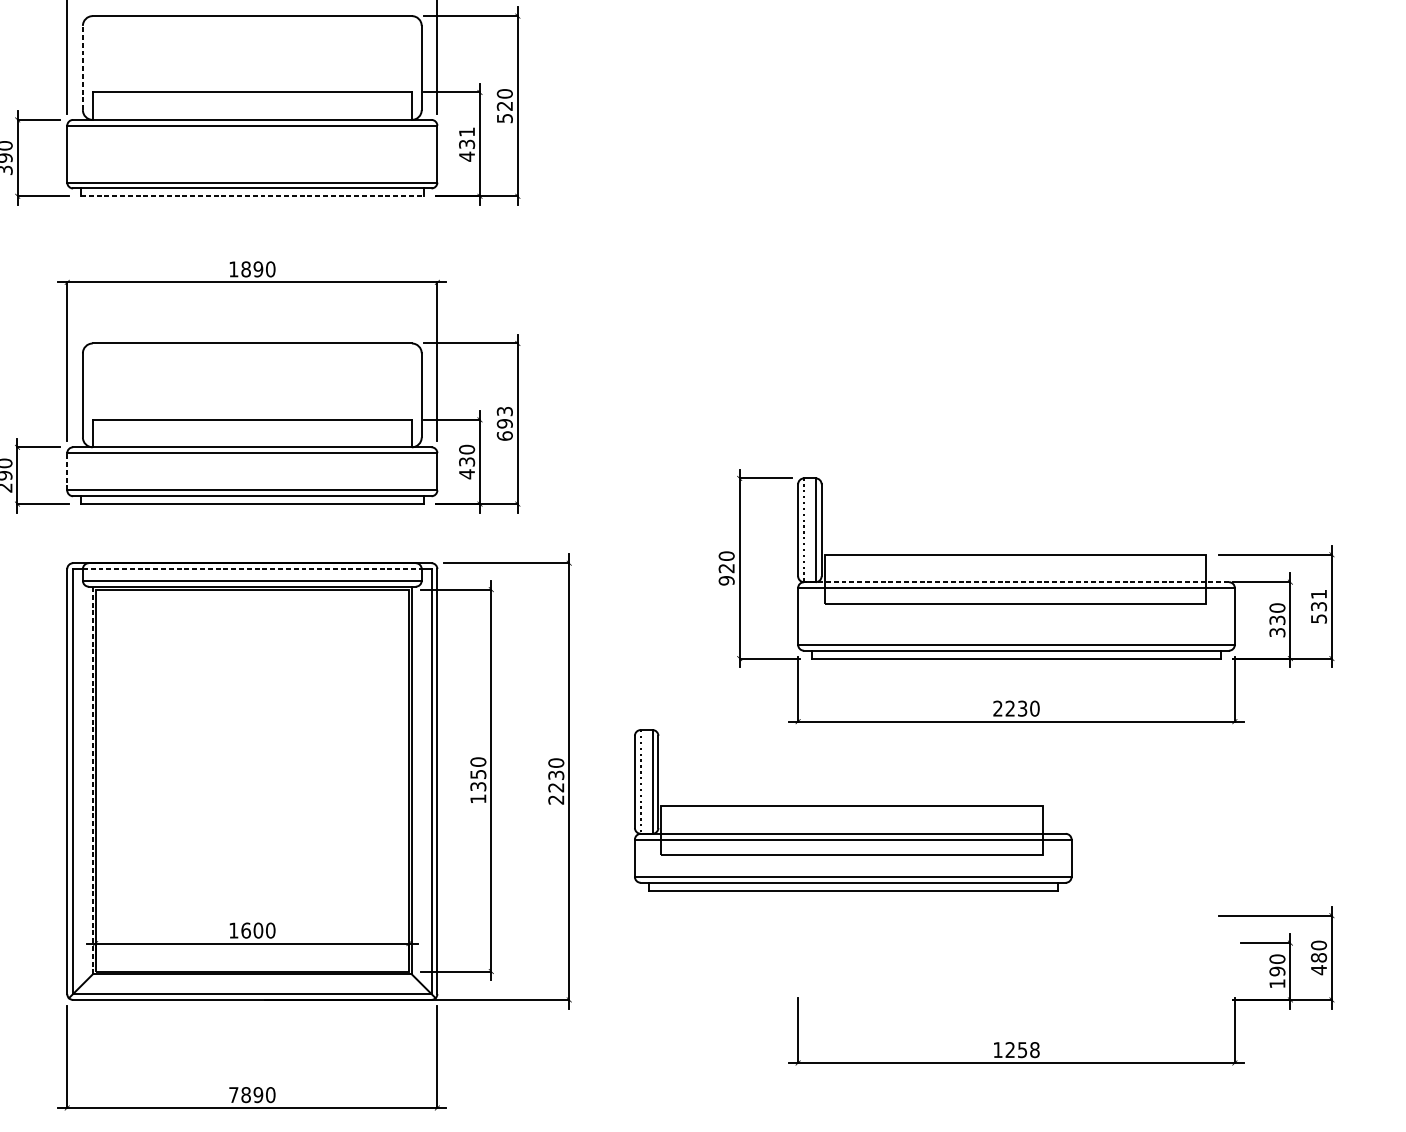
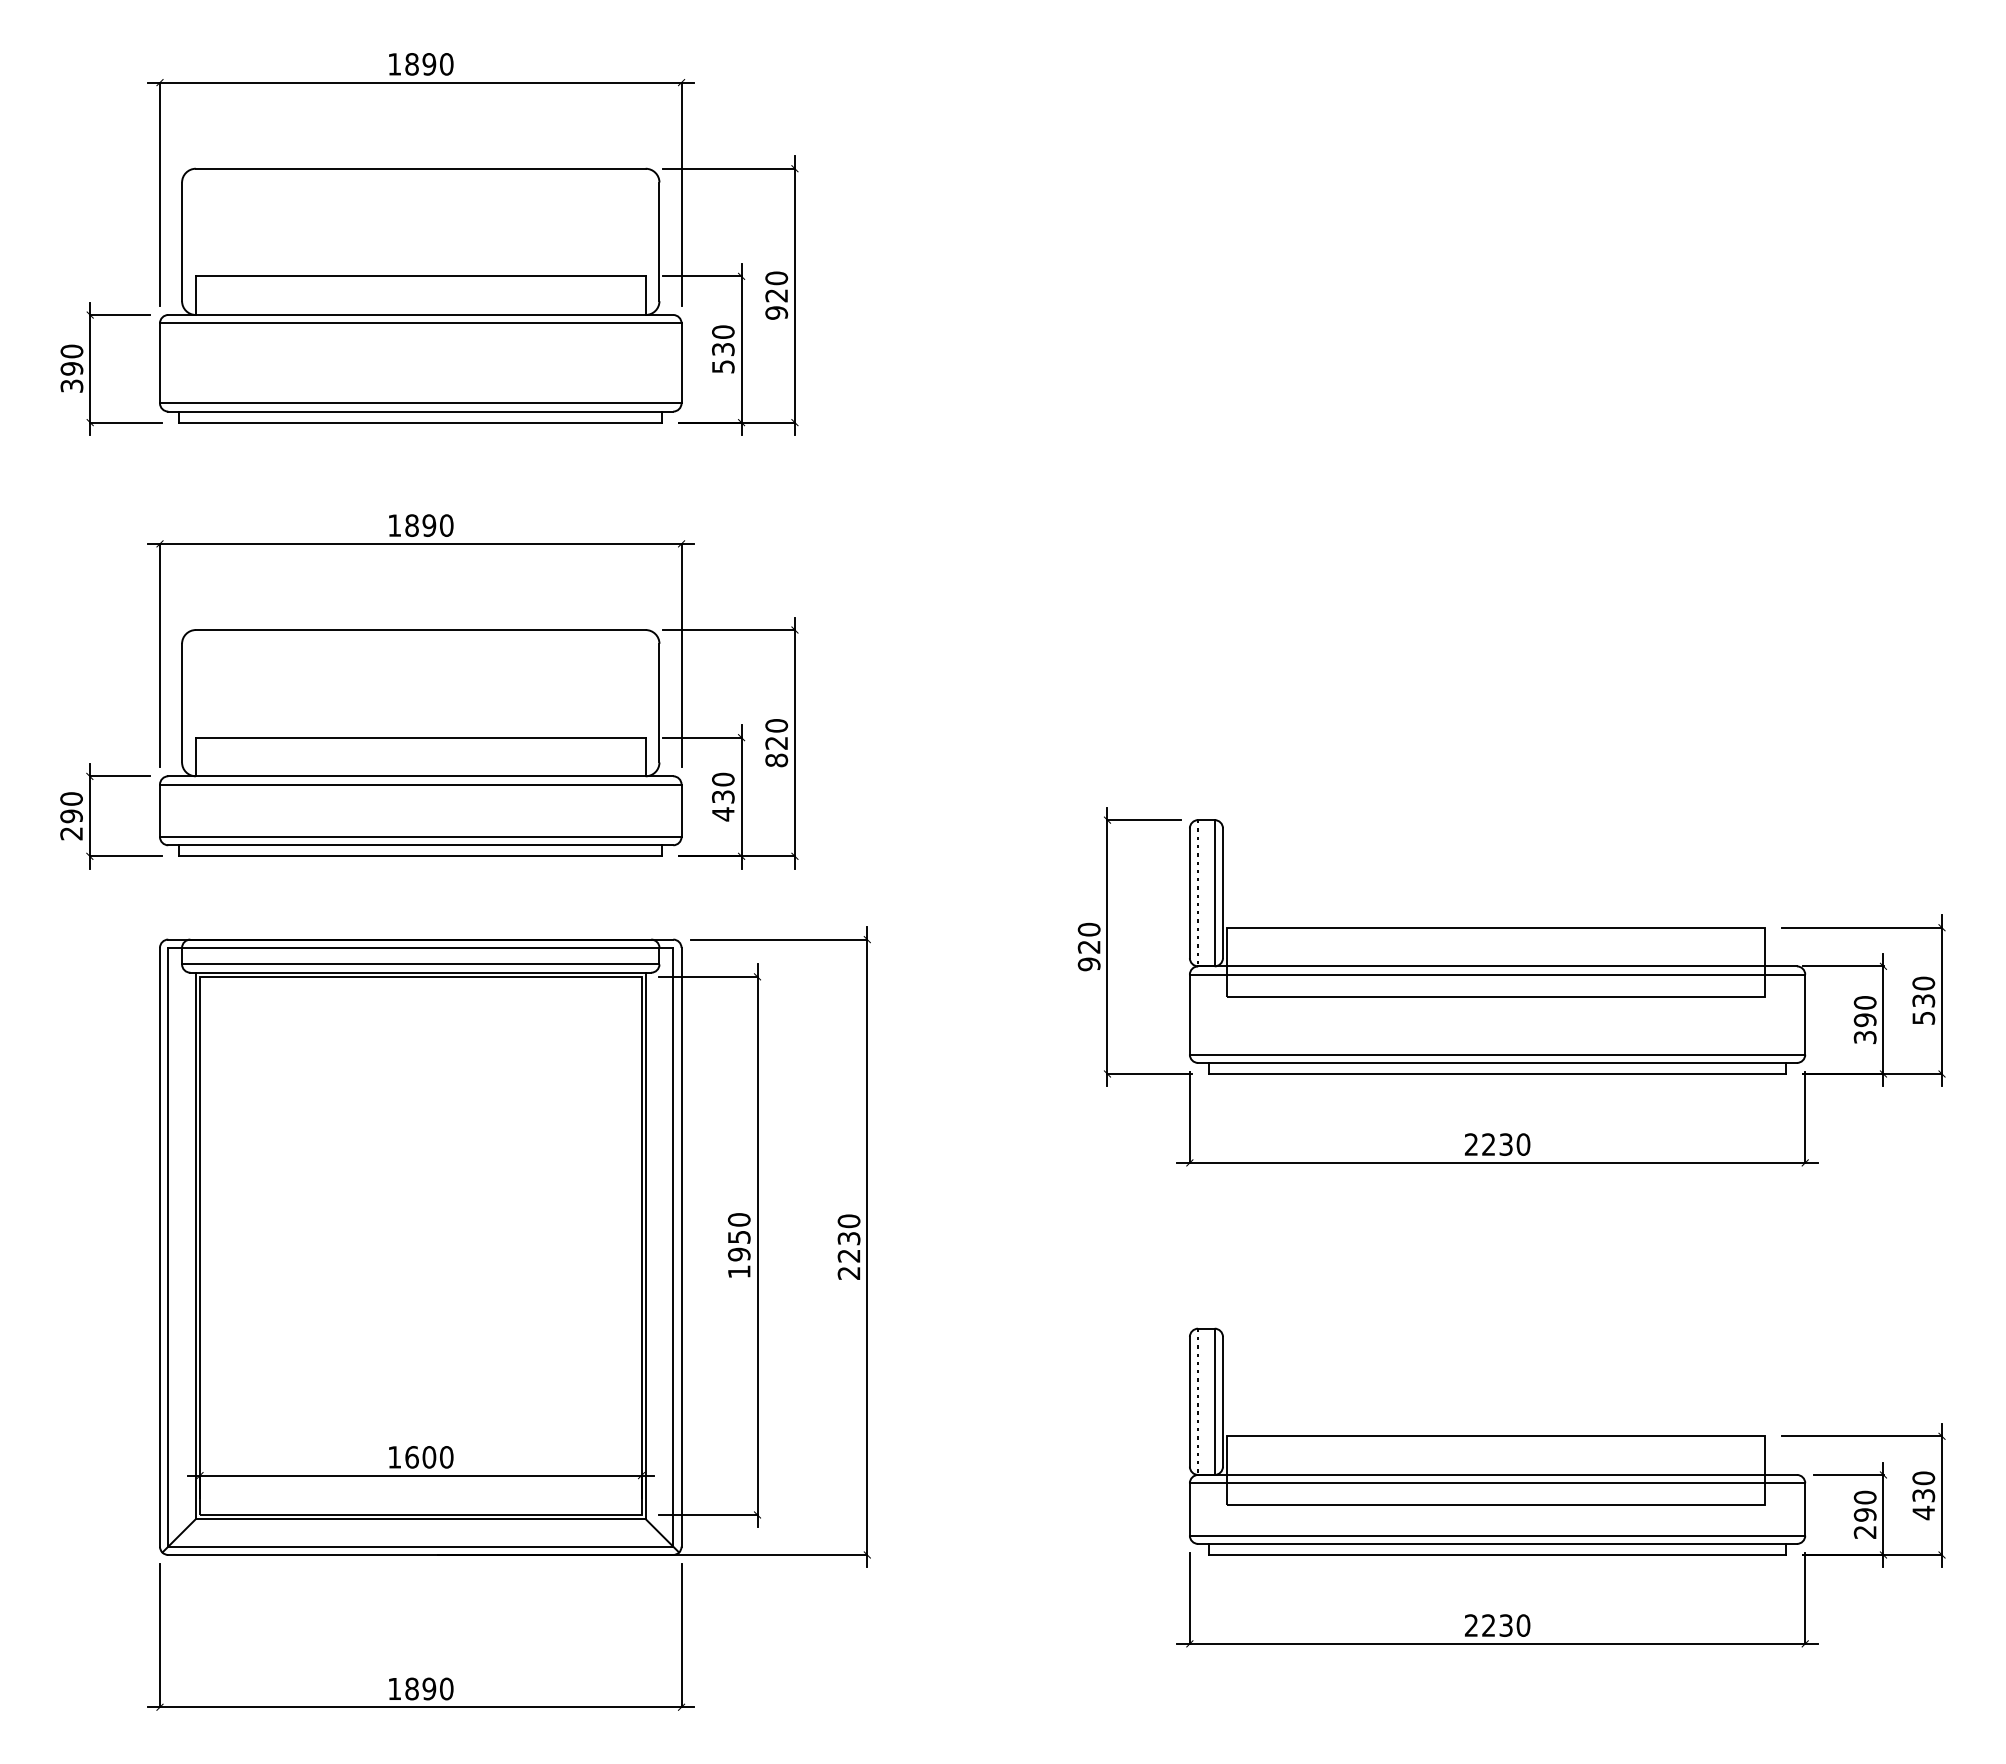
line: (83, 67) -> (182, 241), dashed -> solid
text: (504, 118) -> (776, 312), 520 -> 920
text: (467, 144) -> (723, 349), 431 -> 530
line: (252, 196) -> (421, 422), dashed -> solid
text: (504, 424) -> (776, 743), 693 -> 820
line: (67, 471) -> (160, 810), dashed -> solid
line: (252, 568) -> (420, 947), dashed -> solid
line: (1016, 582) -> (1497, 966), dashed -> solid
text: (1318, 594) -> (1923, 983), 531 -> 530
text: (1277, 620) -> (1865, 1020), 330 -> 390
line: (92, 780) -> (195, 1245), dashed -> solid
text: (478, 786) -> (739, 1254), 1350 -> 1950
part: (853, 810) -> (1497, 1441), moved
text: (1318, 957) -> (1923, 1495), 480 -> 430
text: (1276, 983) -> (1864, 1532), 190 -> 290
text: (1016, 1049) -> (1497, 1625), 1258 -> 2230
text: (233, 1094) -> (394, 1688), 7890 -> 1890

